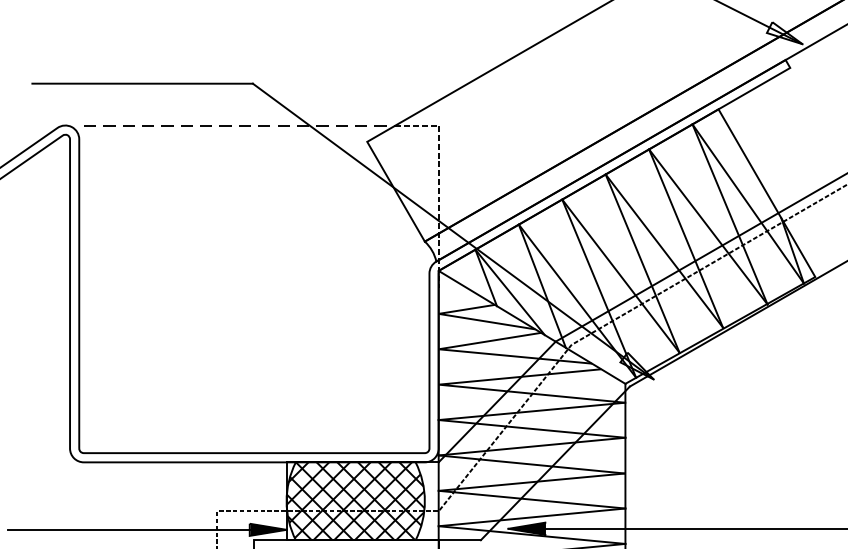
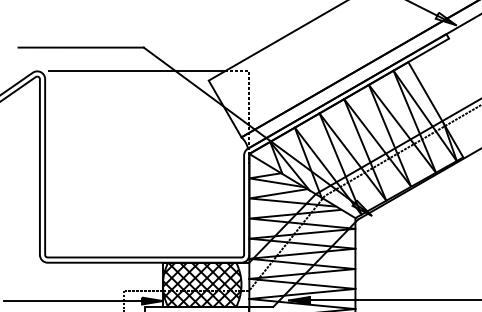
line: (240, 125) -> (136, 71), dashed -> solid

